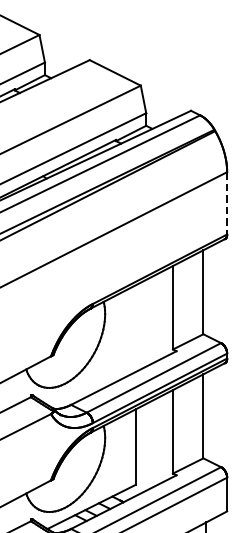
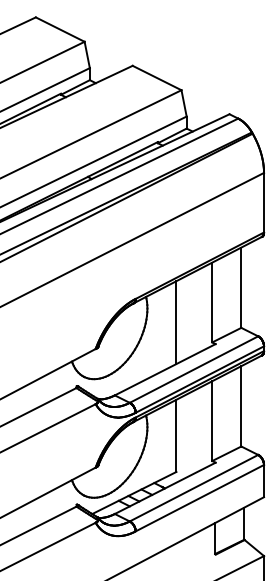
line: (227, 203) -> (264, 202), dashed -> solid
line: (135, 328) -> (176, 322), added

